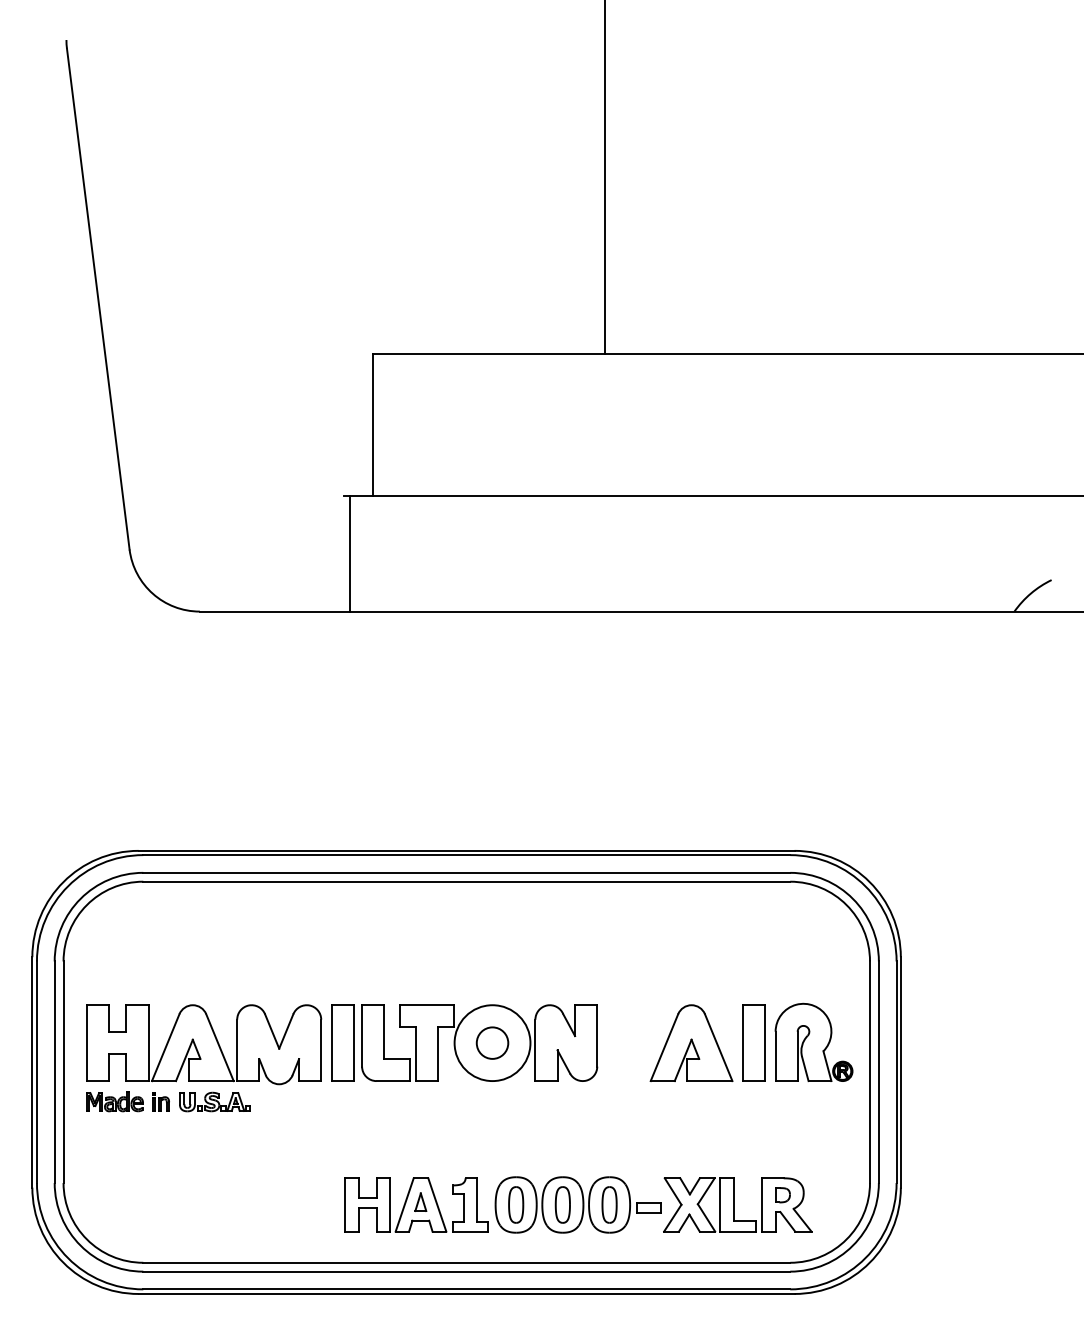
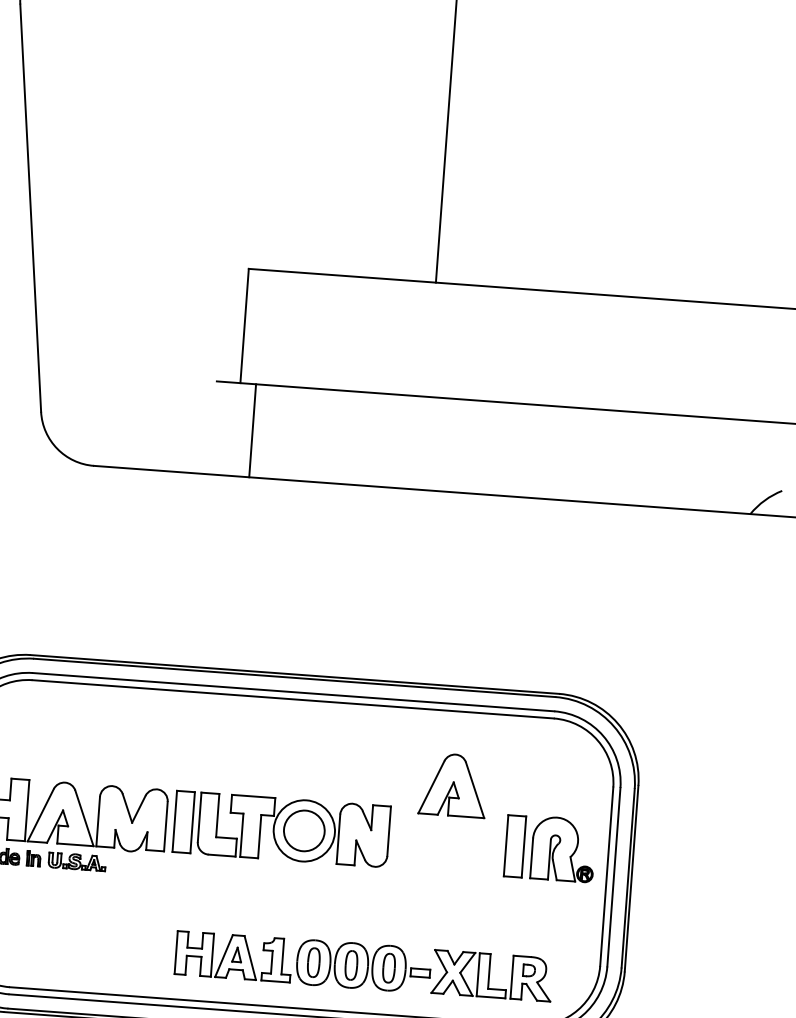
line: (350, 553) -> (252, 430), moved
circle: (492, 1042) -> (304, 830), size x1.6
part: (691, 1043) -> (453, 785), moved

